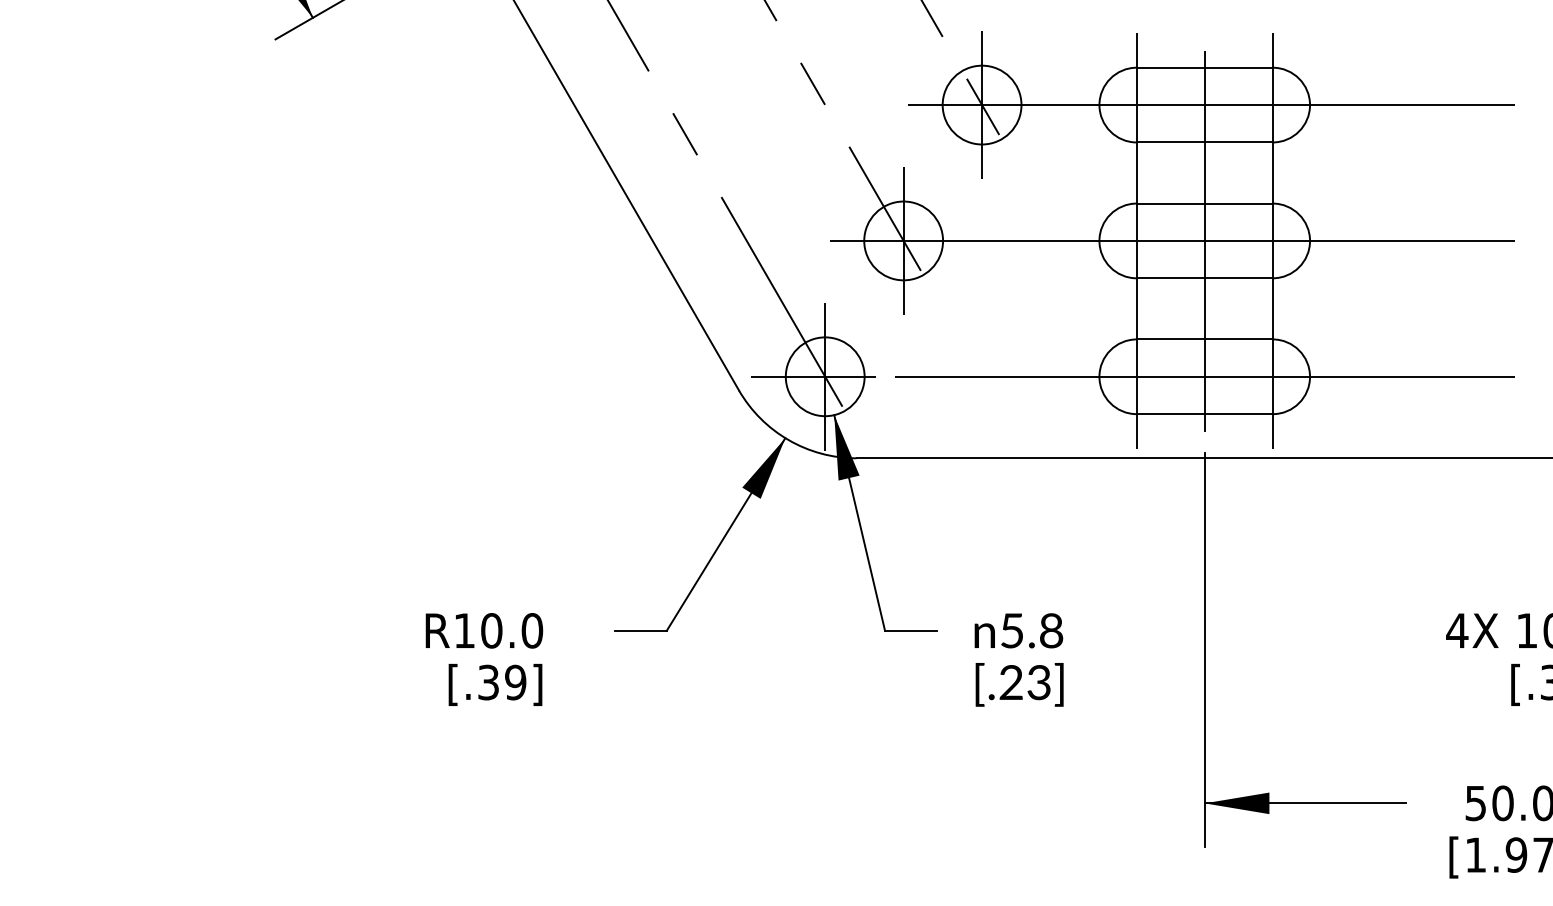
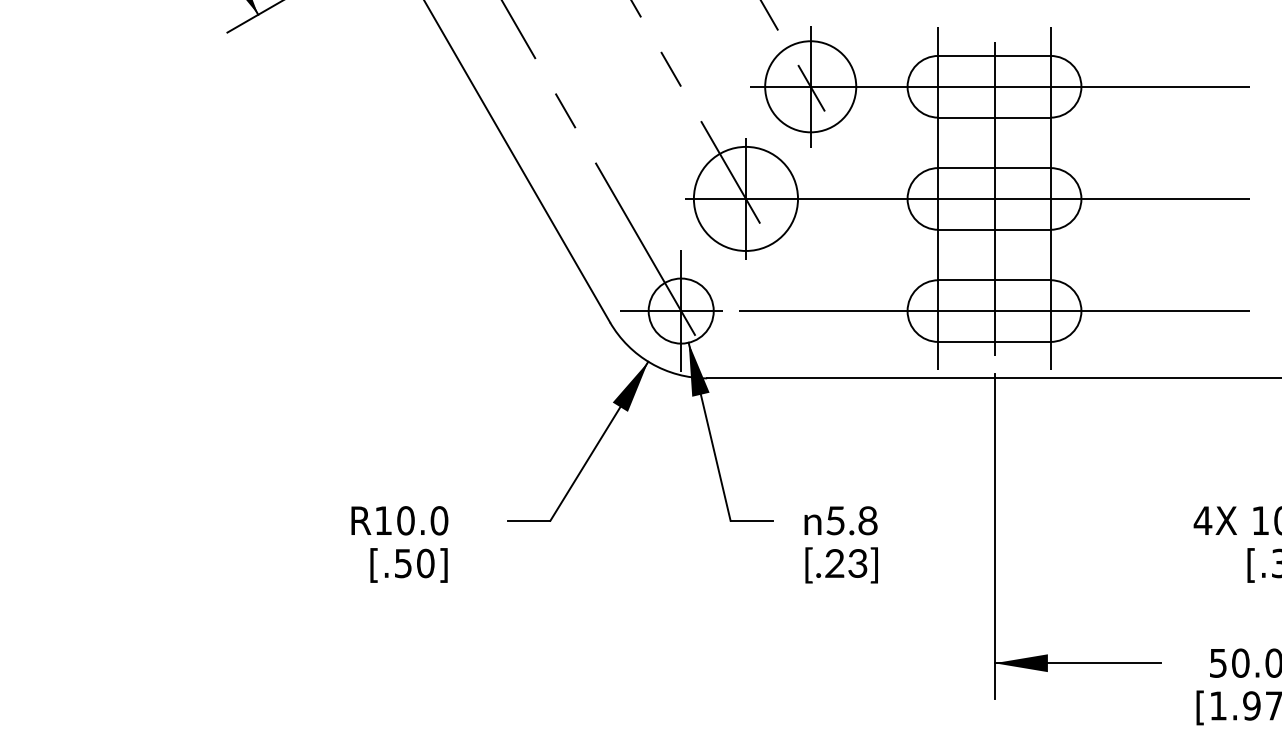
circle: (981, 104) -> (810, 86), size x1.4
circle: (903, 240) -> (745, 198), size x1.6
text: (502, 682) -> (414, 563), [.39] -> [.50]

